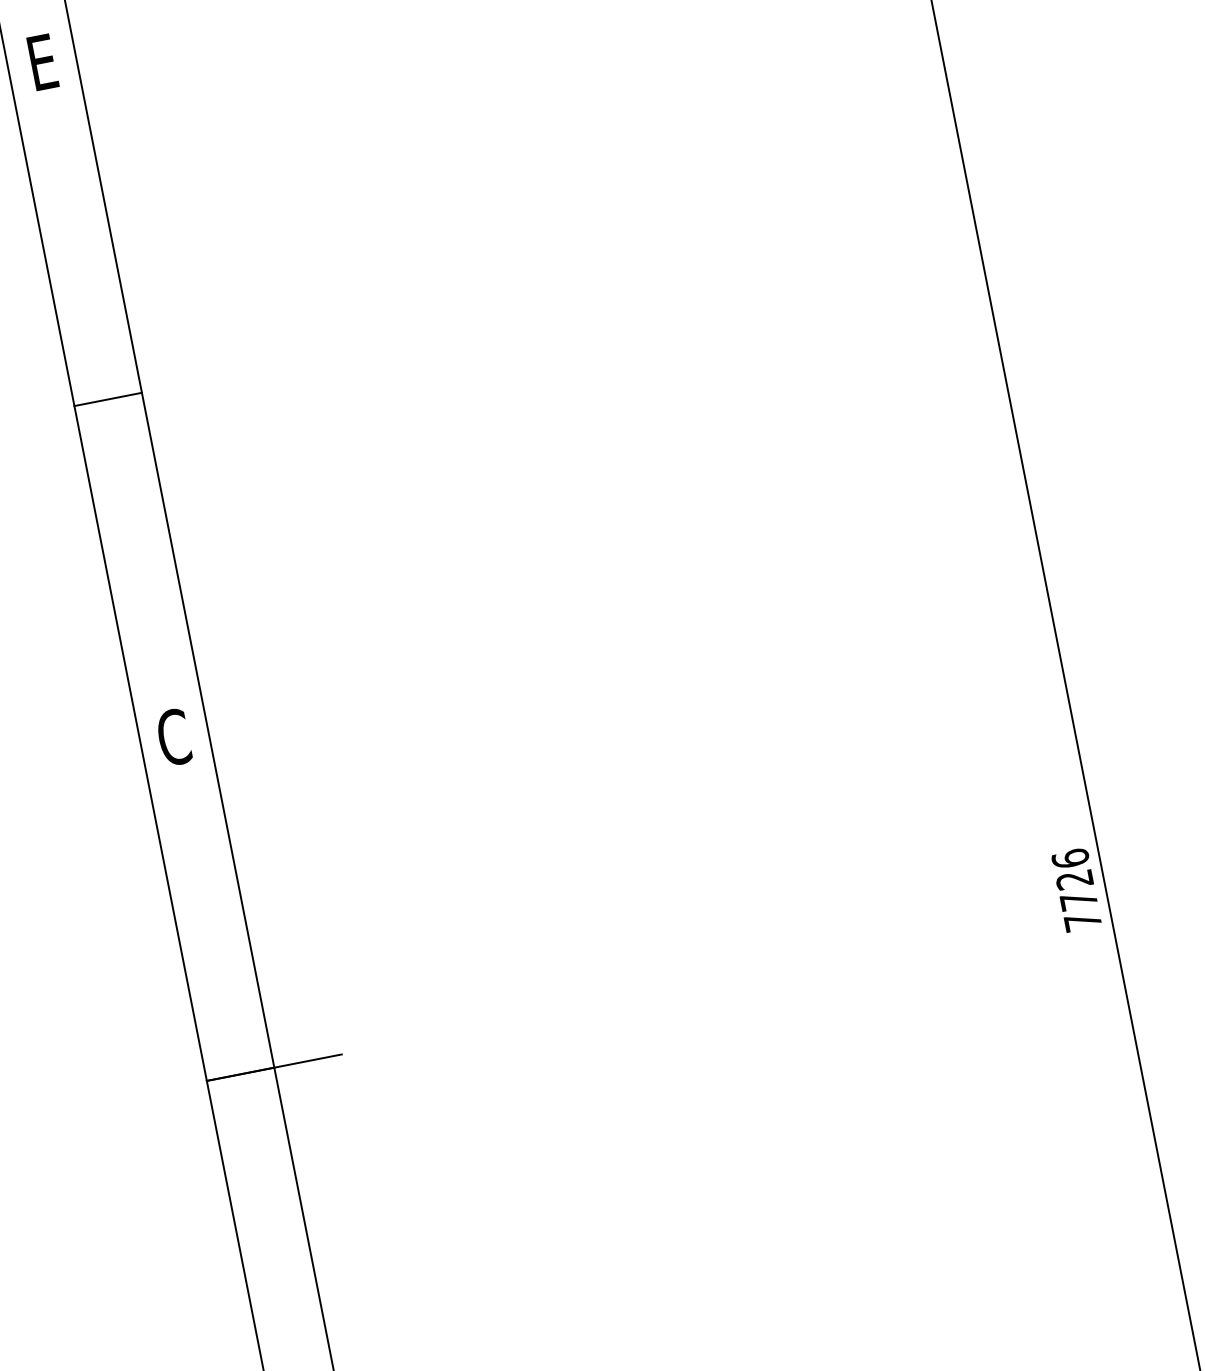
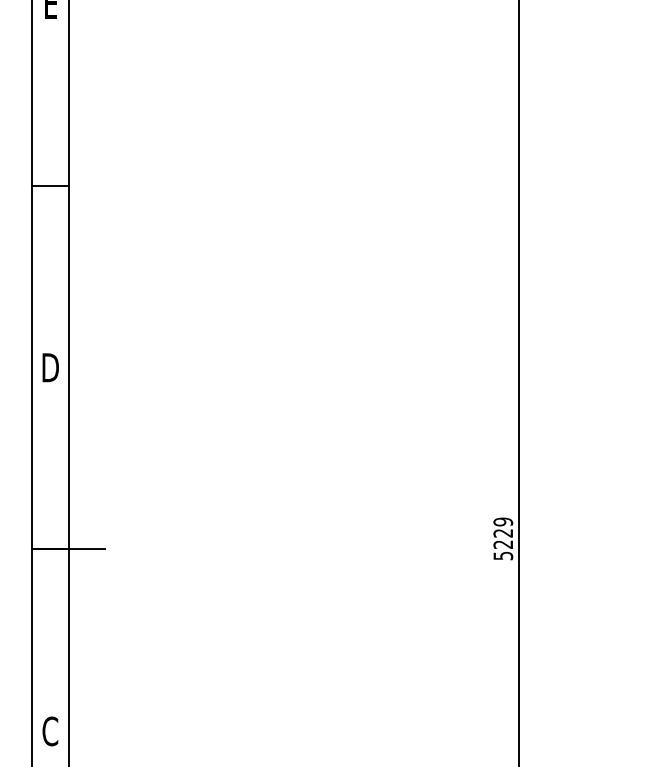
text: (174, 736) -> (50, 367), C -> D
text: (1076, 889) -> (503, 538), 7726 -> 5229

